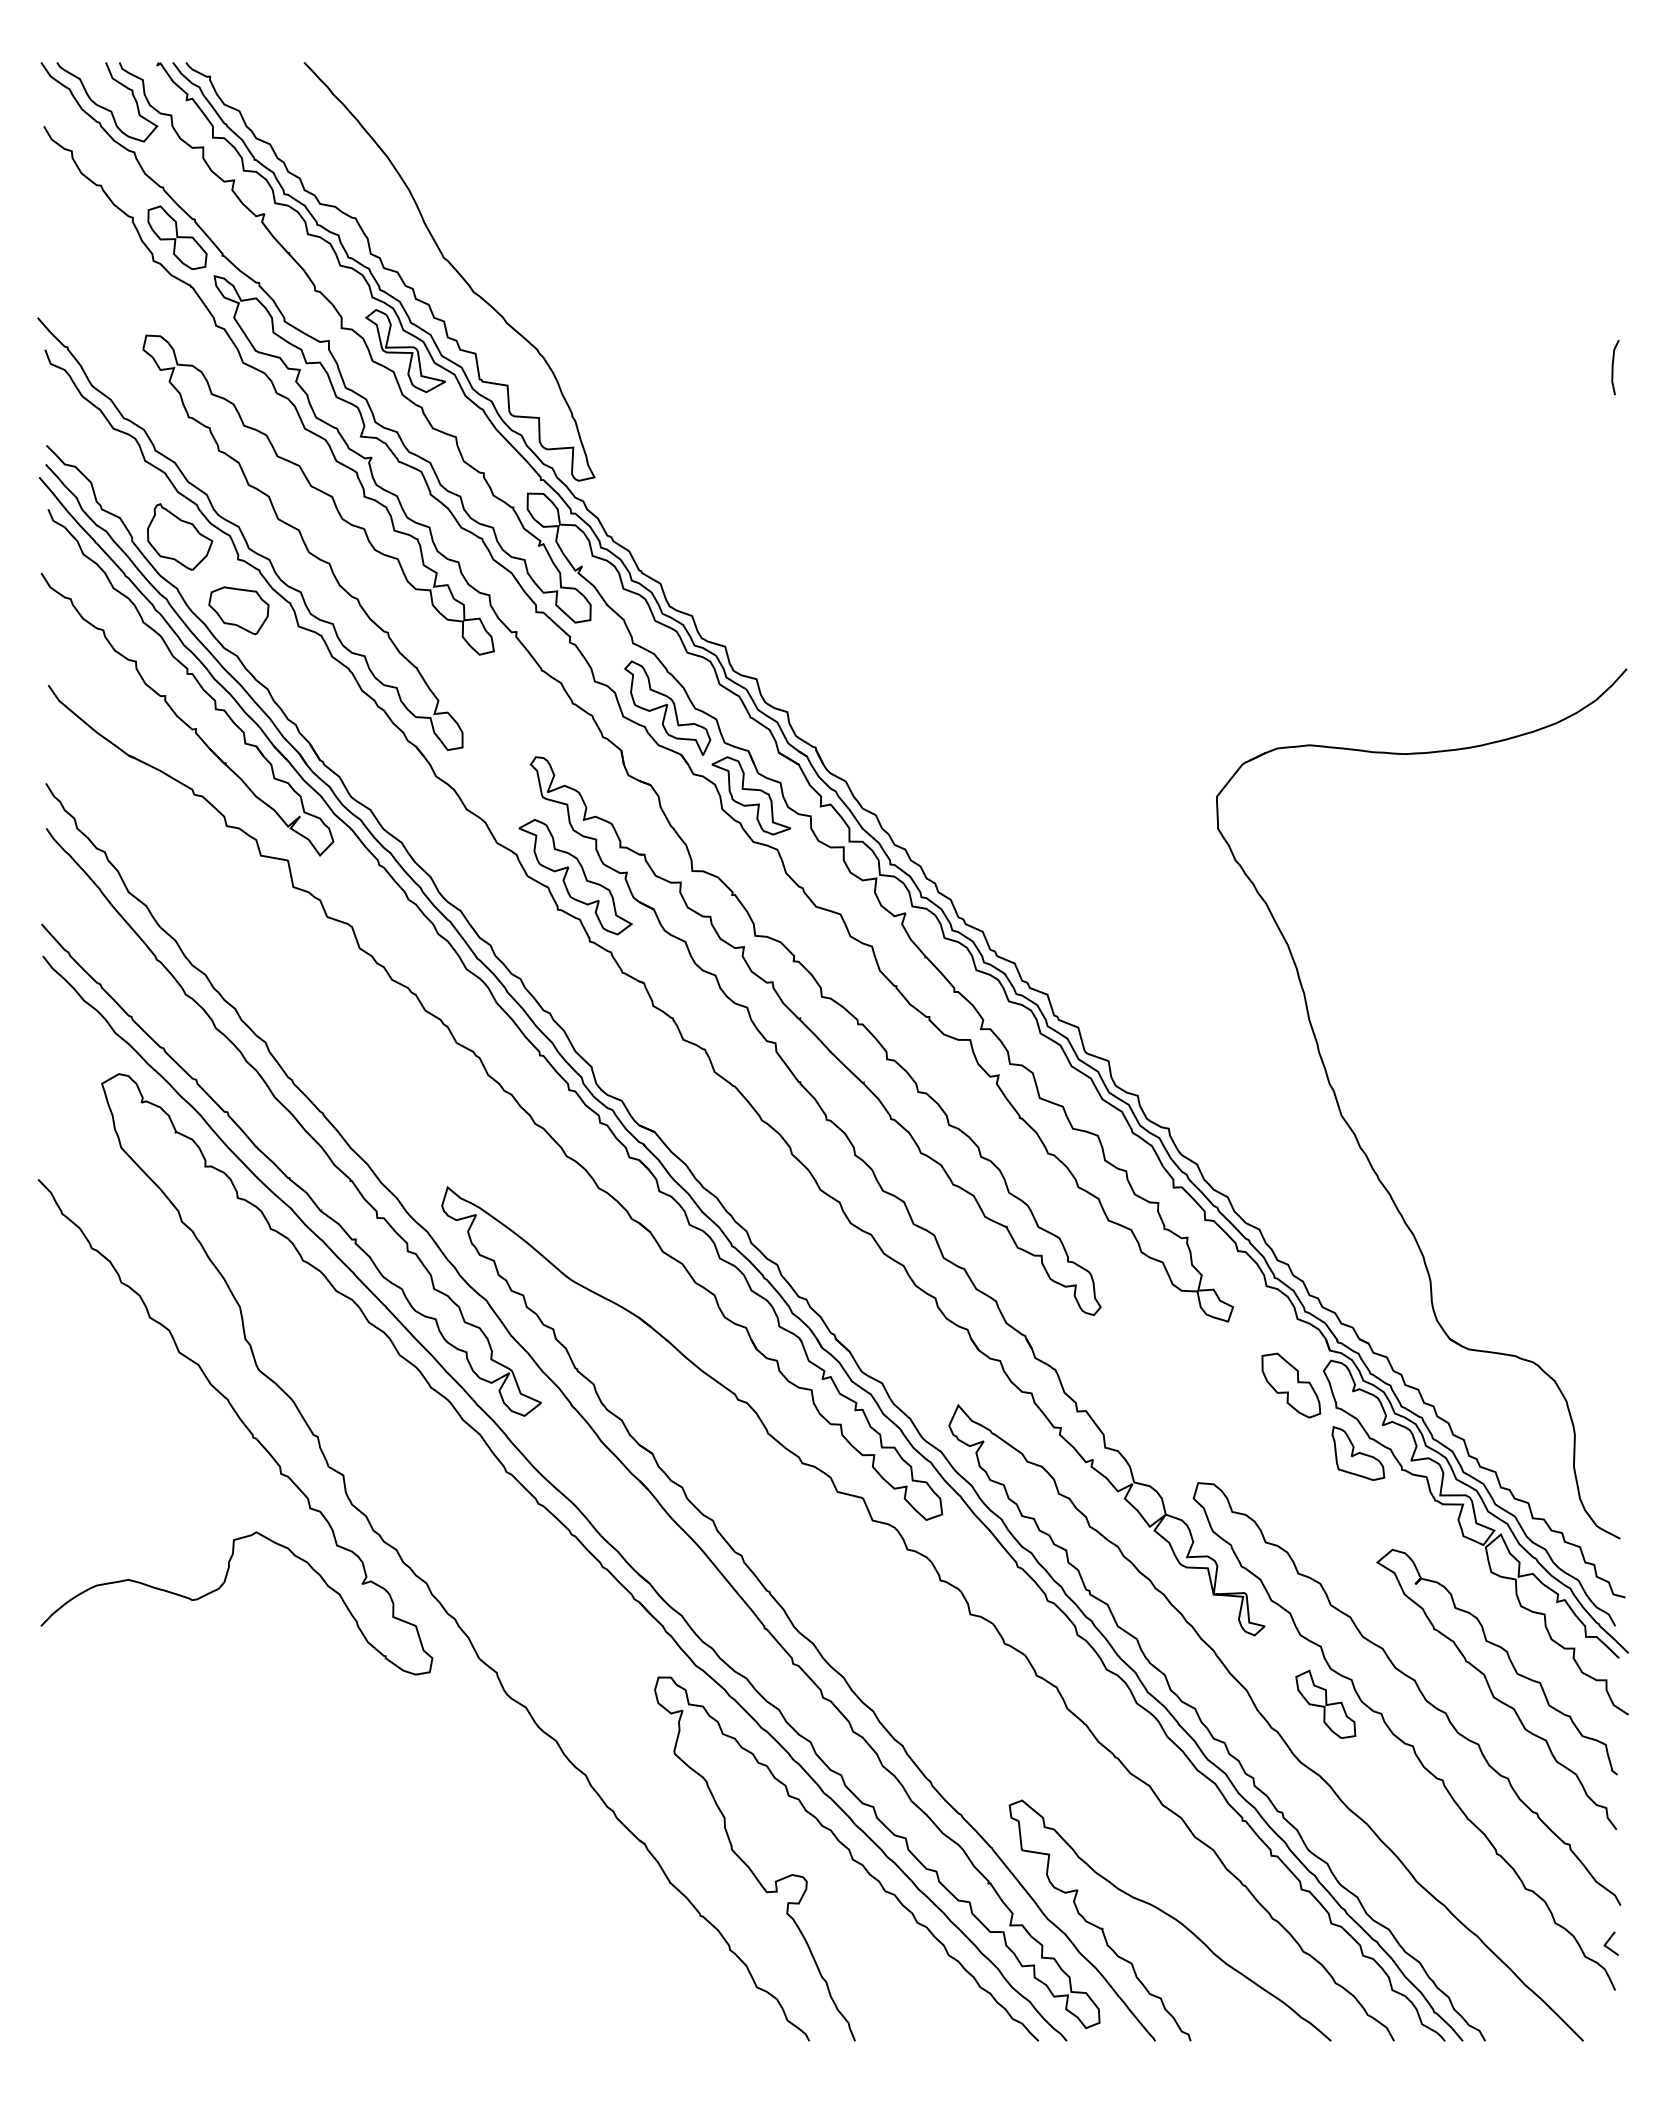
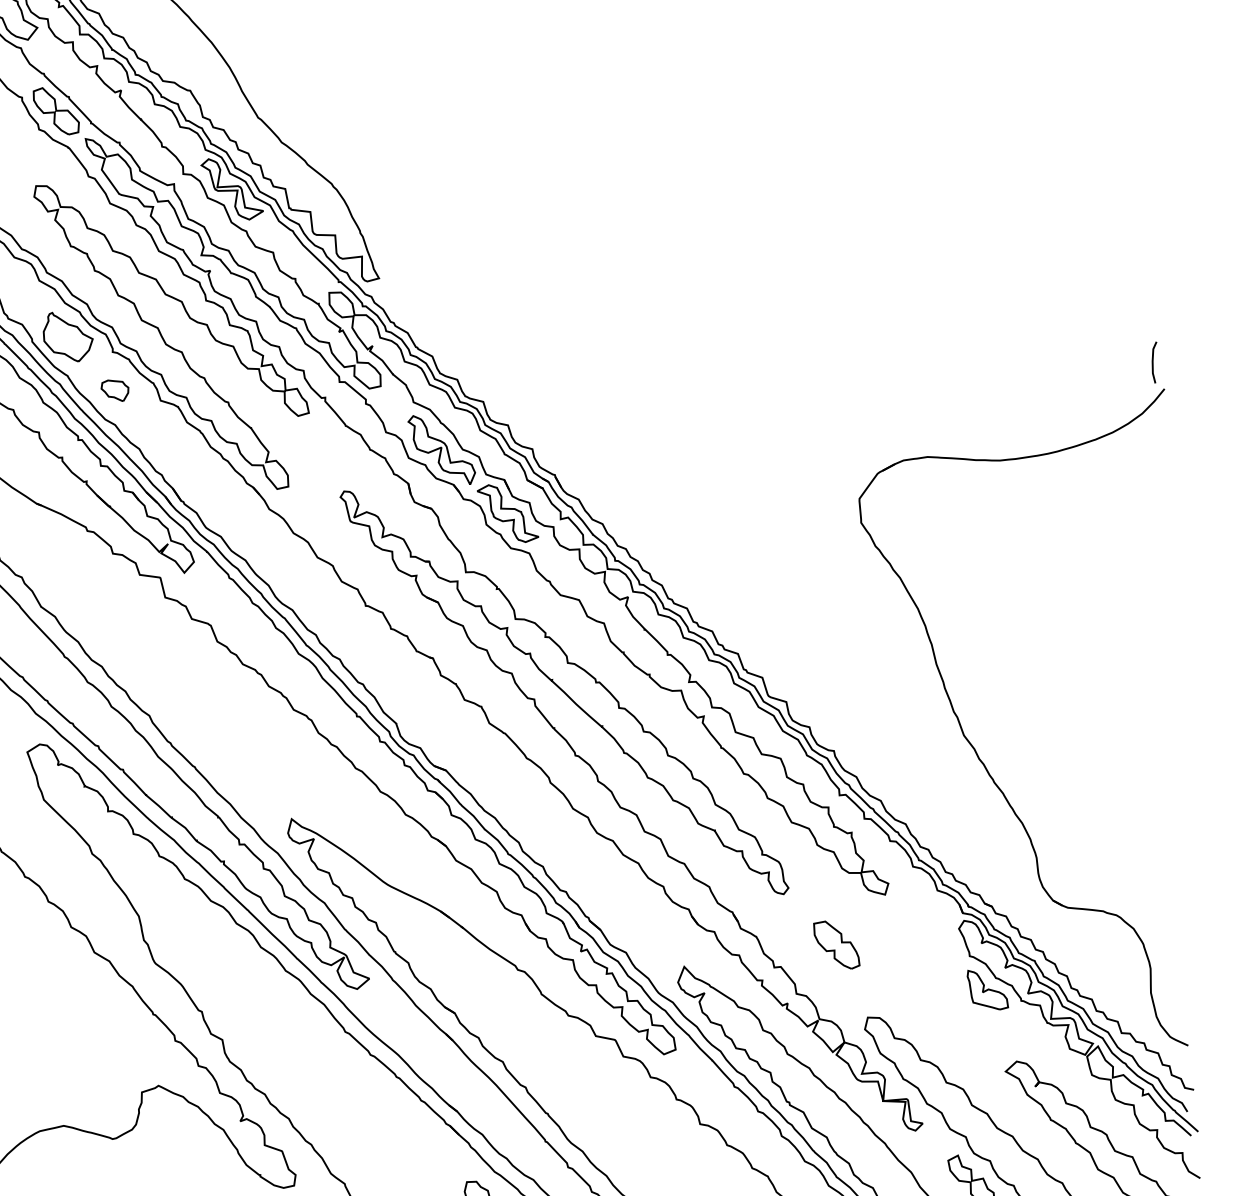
line: (1613, 367) -> (1153, 362), moved
part: (238, 610) -> (114, 390), size x0.6
part: (575, 877) -> (377, 580), removed
part: (1291, 1385) -> (836, 945), moved

